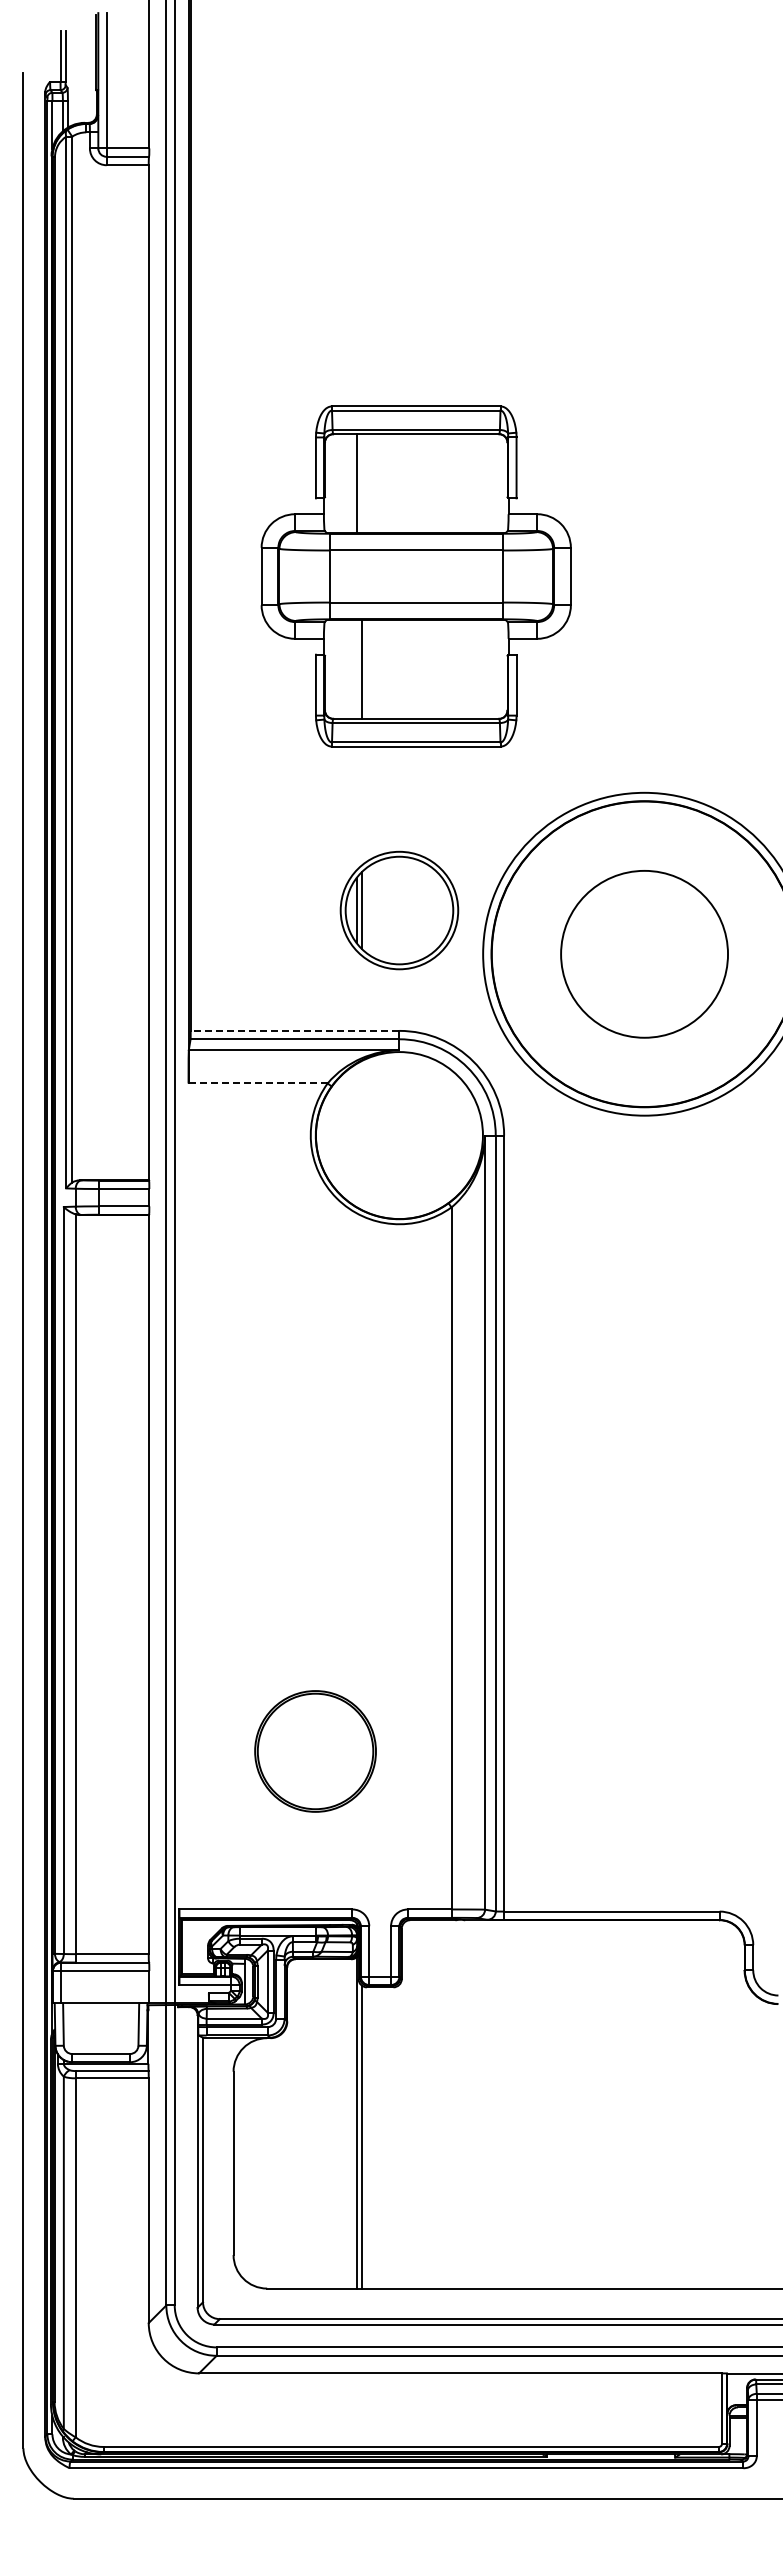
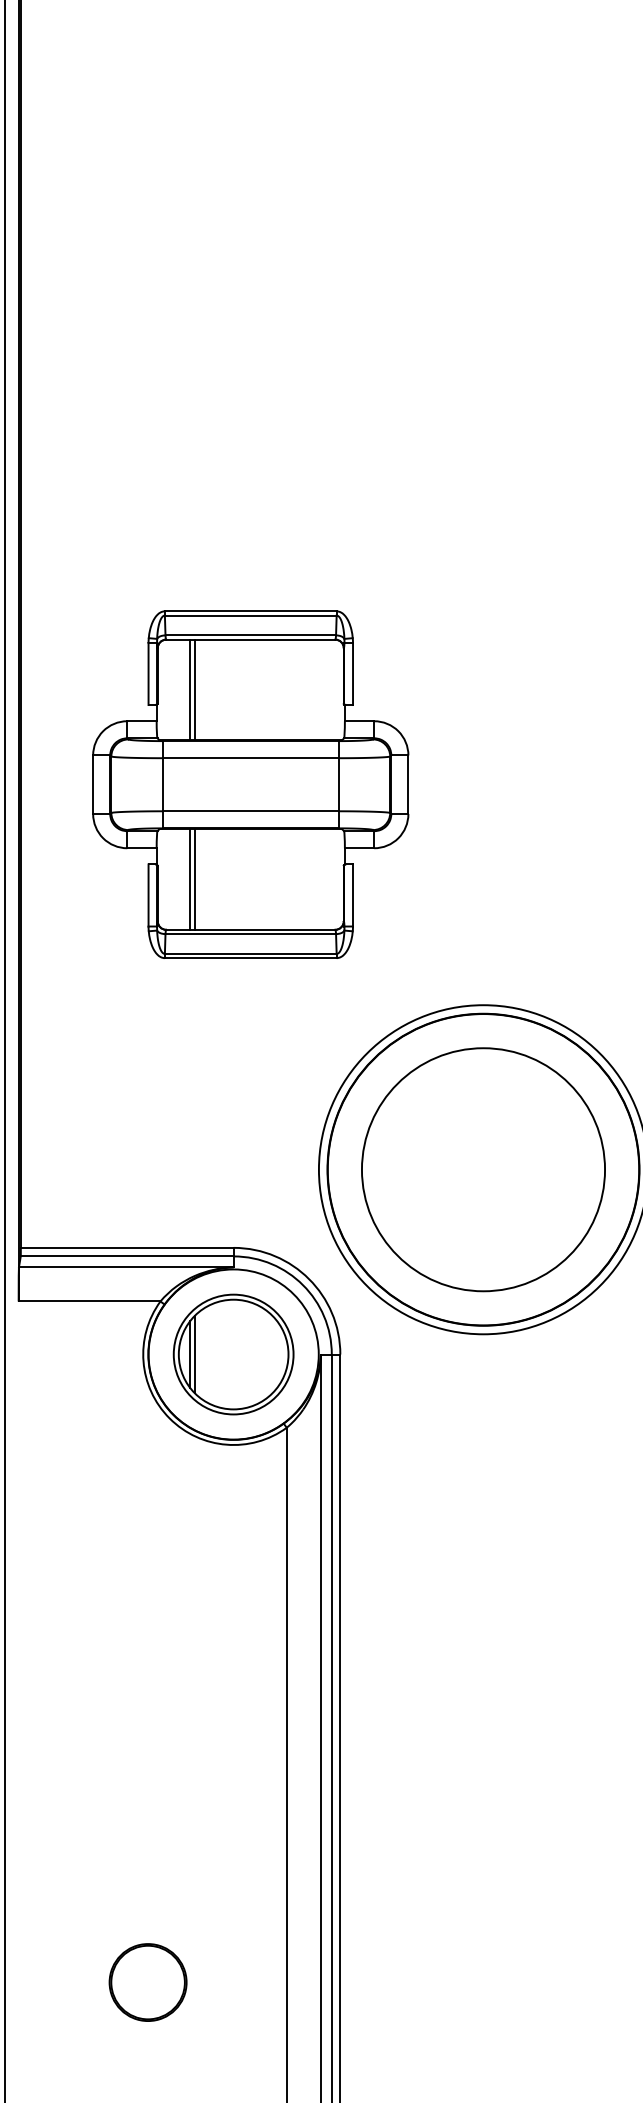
line: (361, 483) -> (194, 689), added
line: (356, 669) -> (189, 879), added
part: (399, 910) -> (233, 1354), moved
circle: (644, 954) -> (483, 1170), size x1.43
line: (294, 1030) -> (126, 1247), dashed -> solid
line: (258, 1083) -> (89, 1301), dashed -> solid
part: (315, 1751) -> (148, 1982), size x0.62

